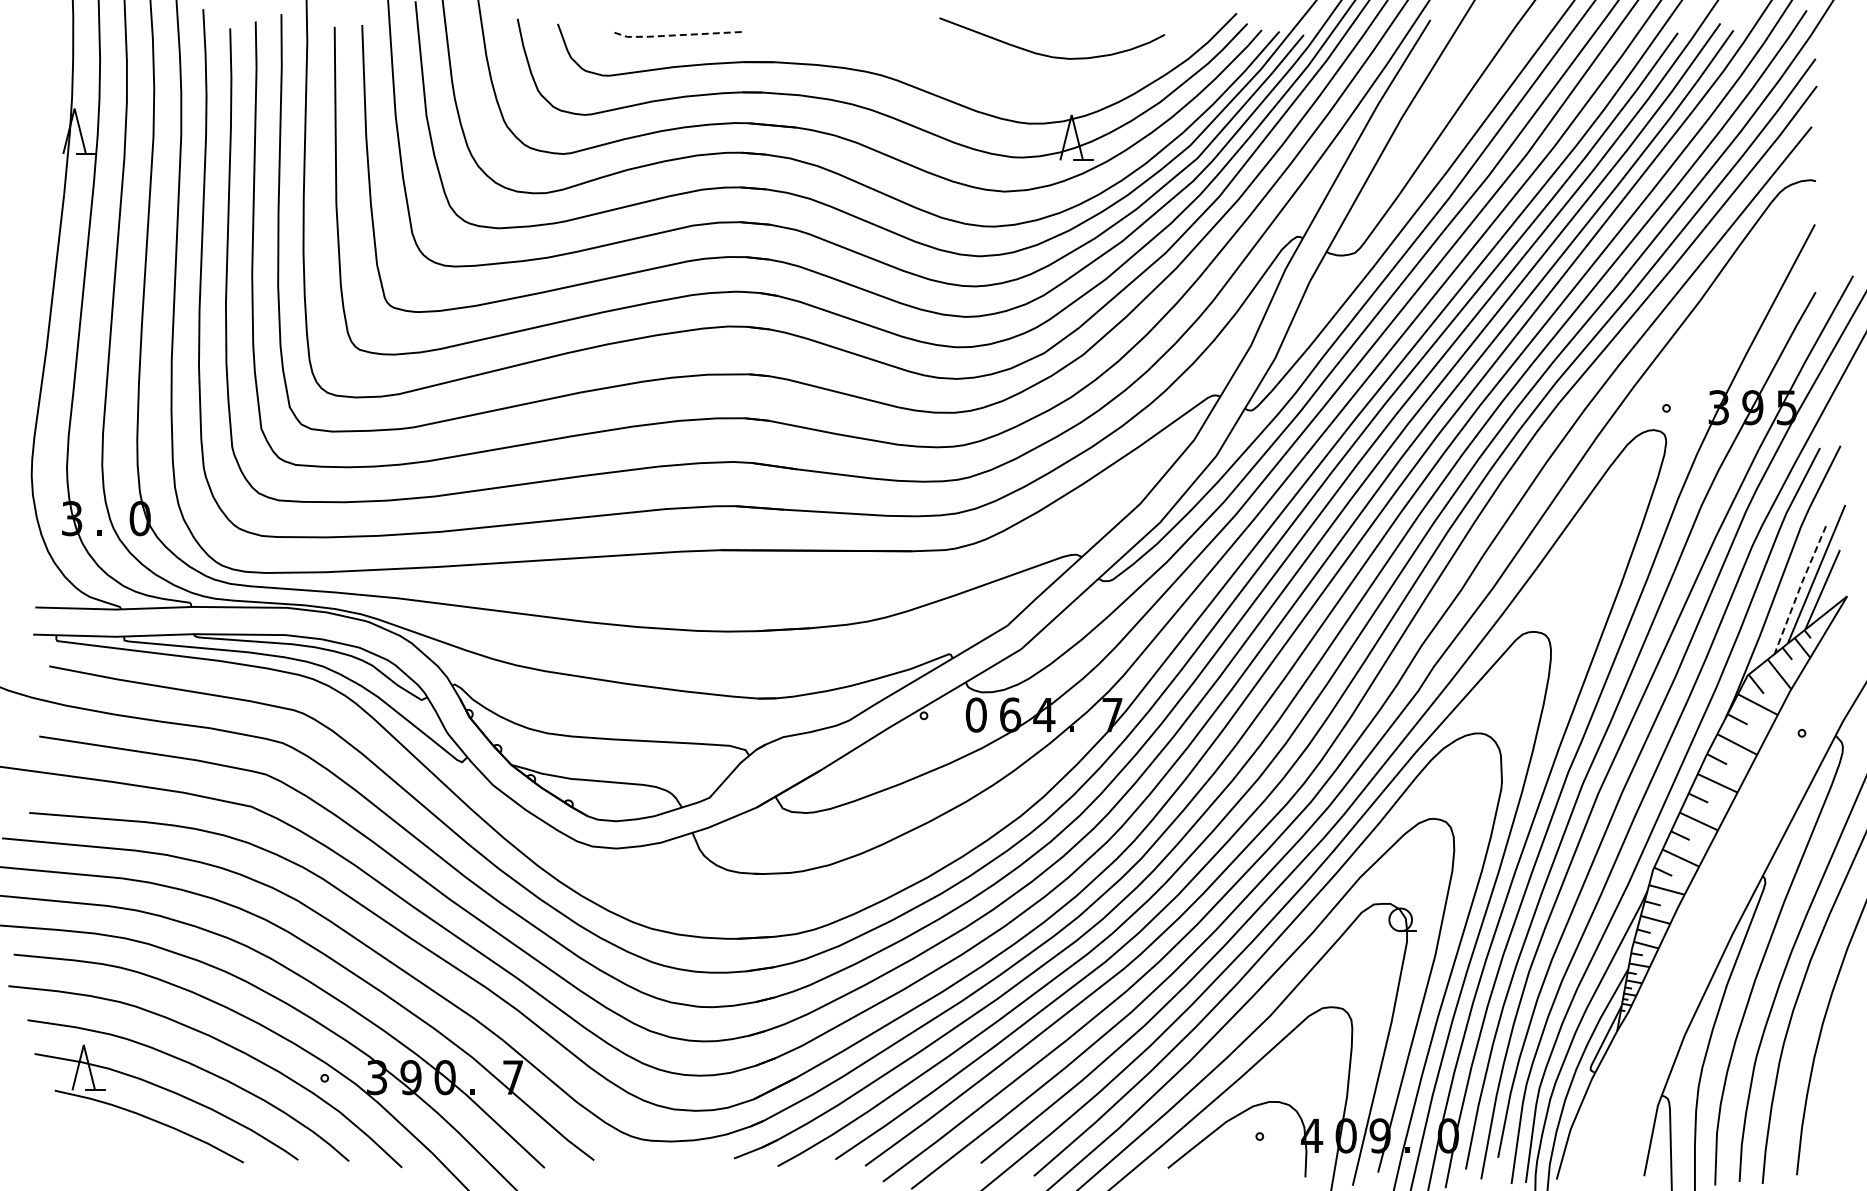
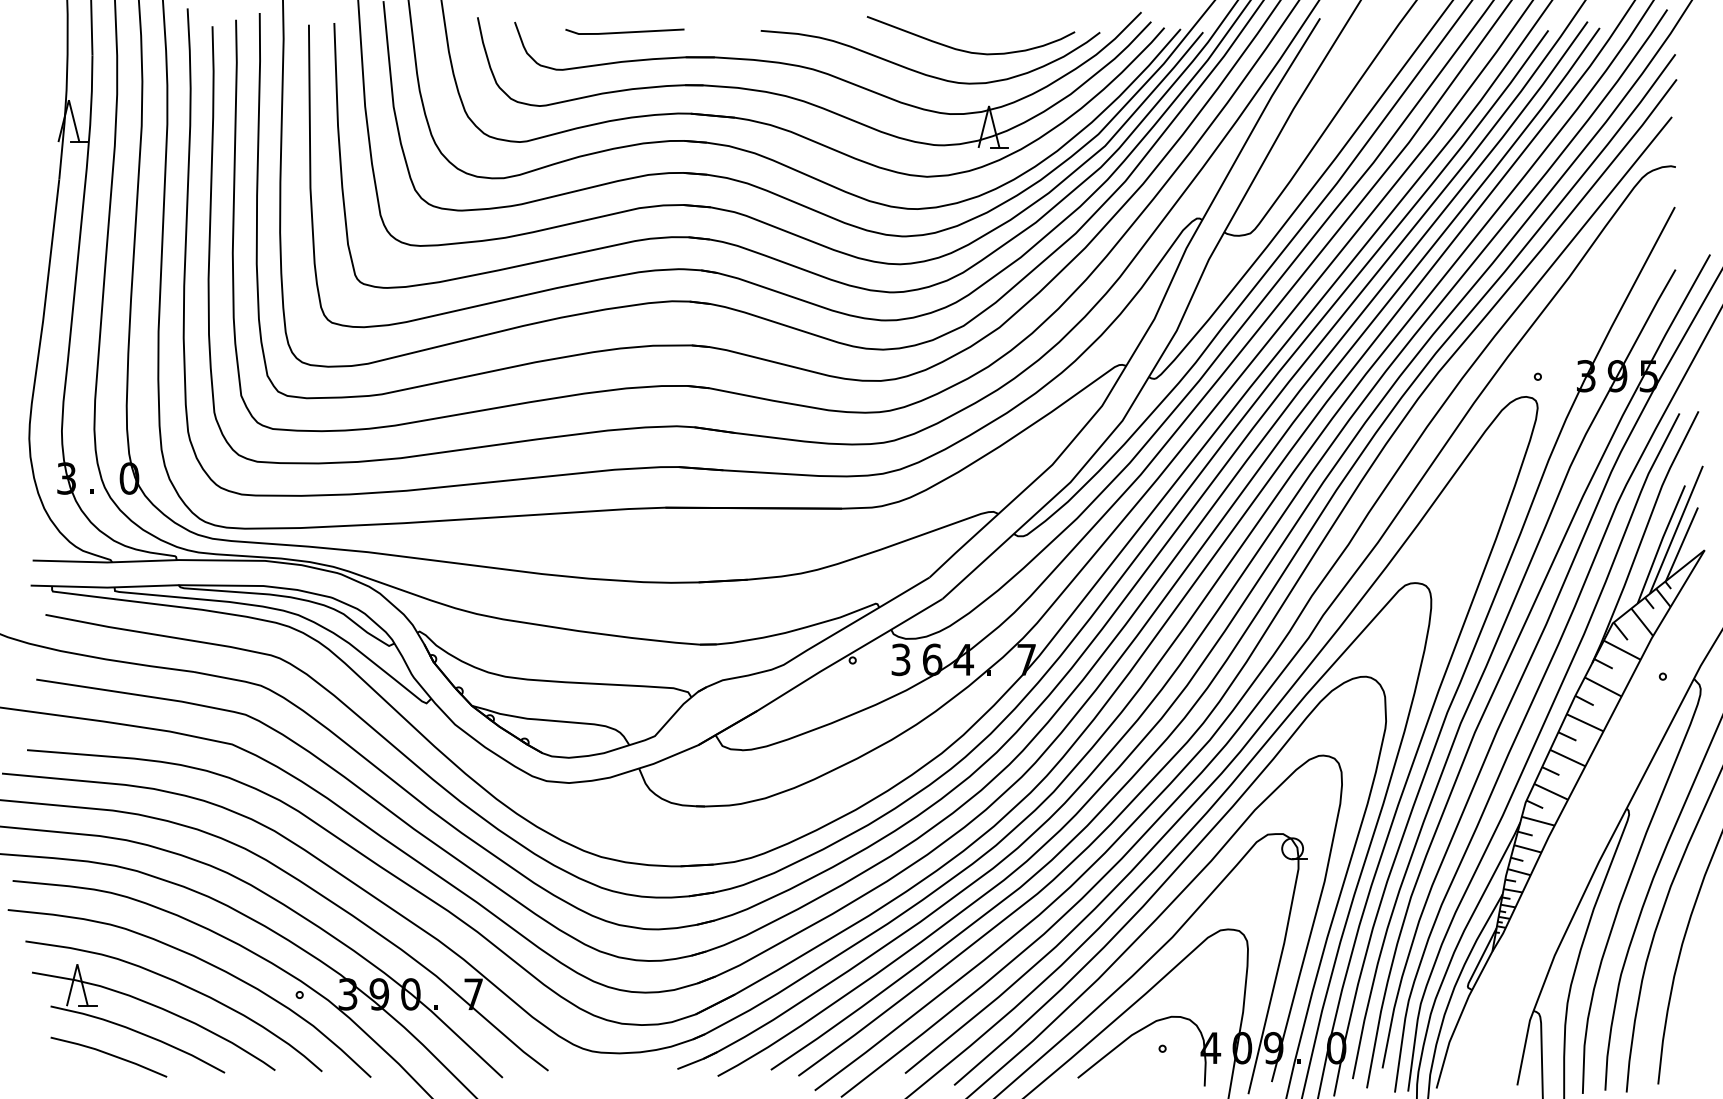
line: (675, 35) -> (623, 32), dashed -> solid
curve: (1001, 79) -> (924, 73), added
line: (1799, 588) -> (1660, 543), dashed -> solid
text: (975, 714) -> (900, 659), 0 -> 3
line: (117, 1143) -> (108, 1055), added

